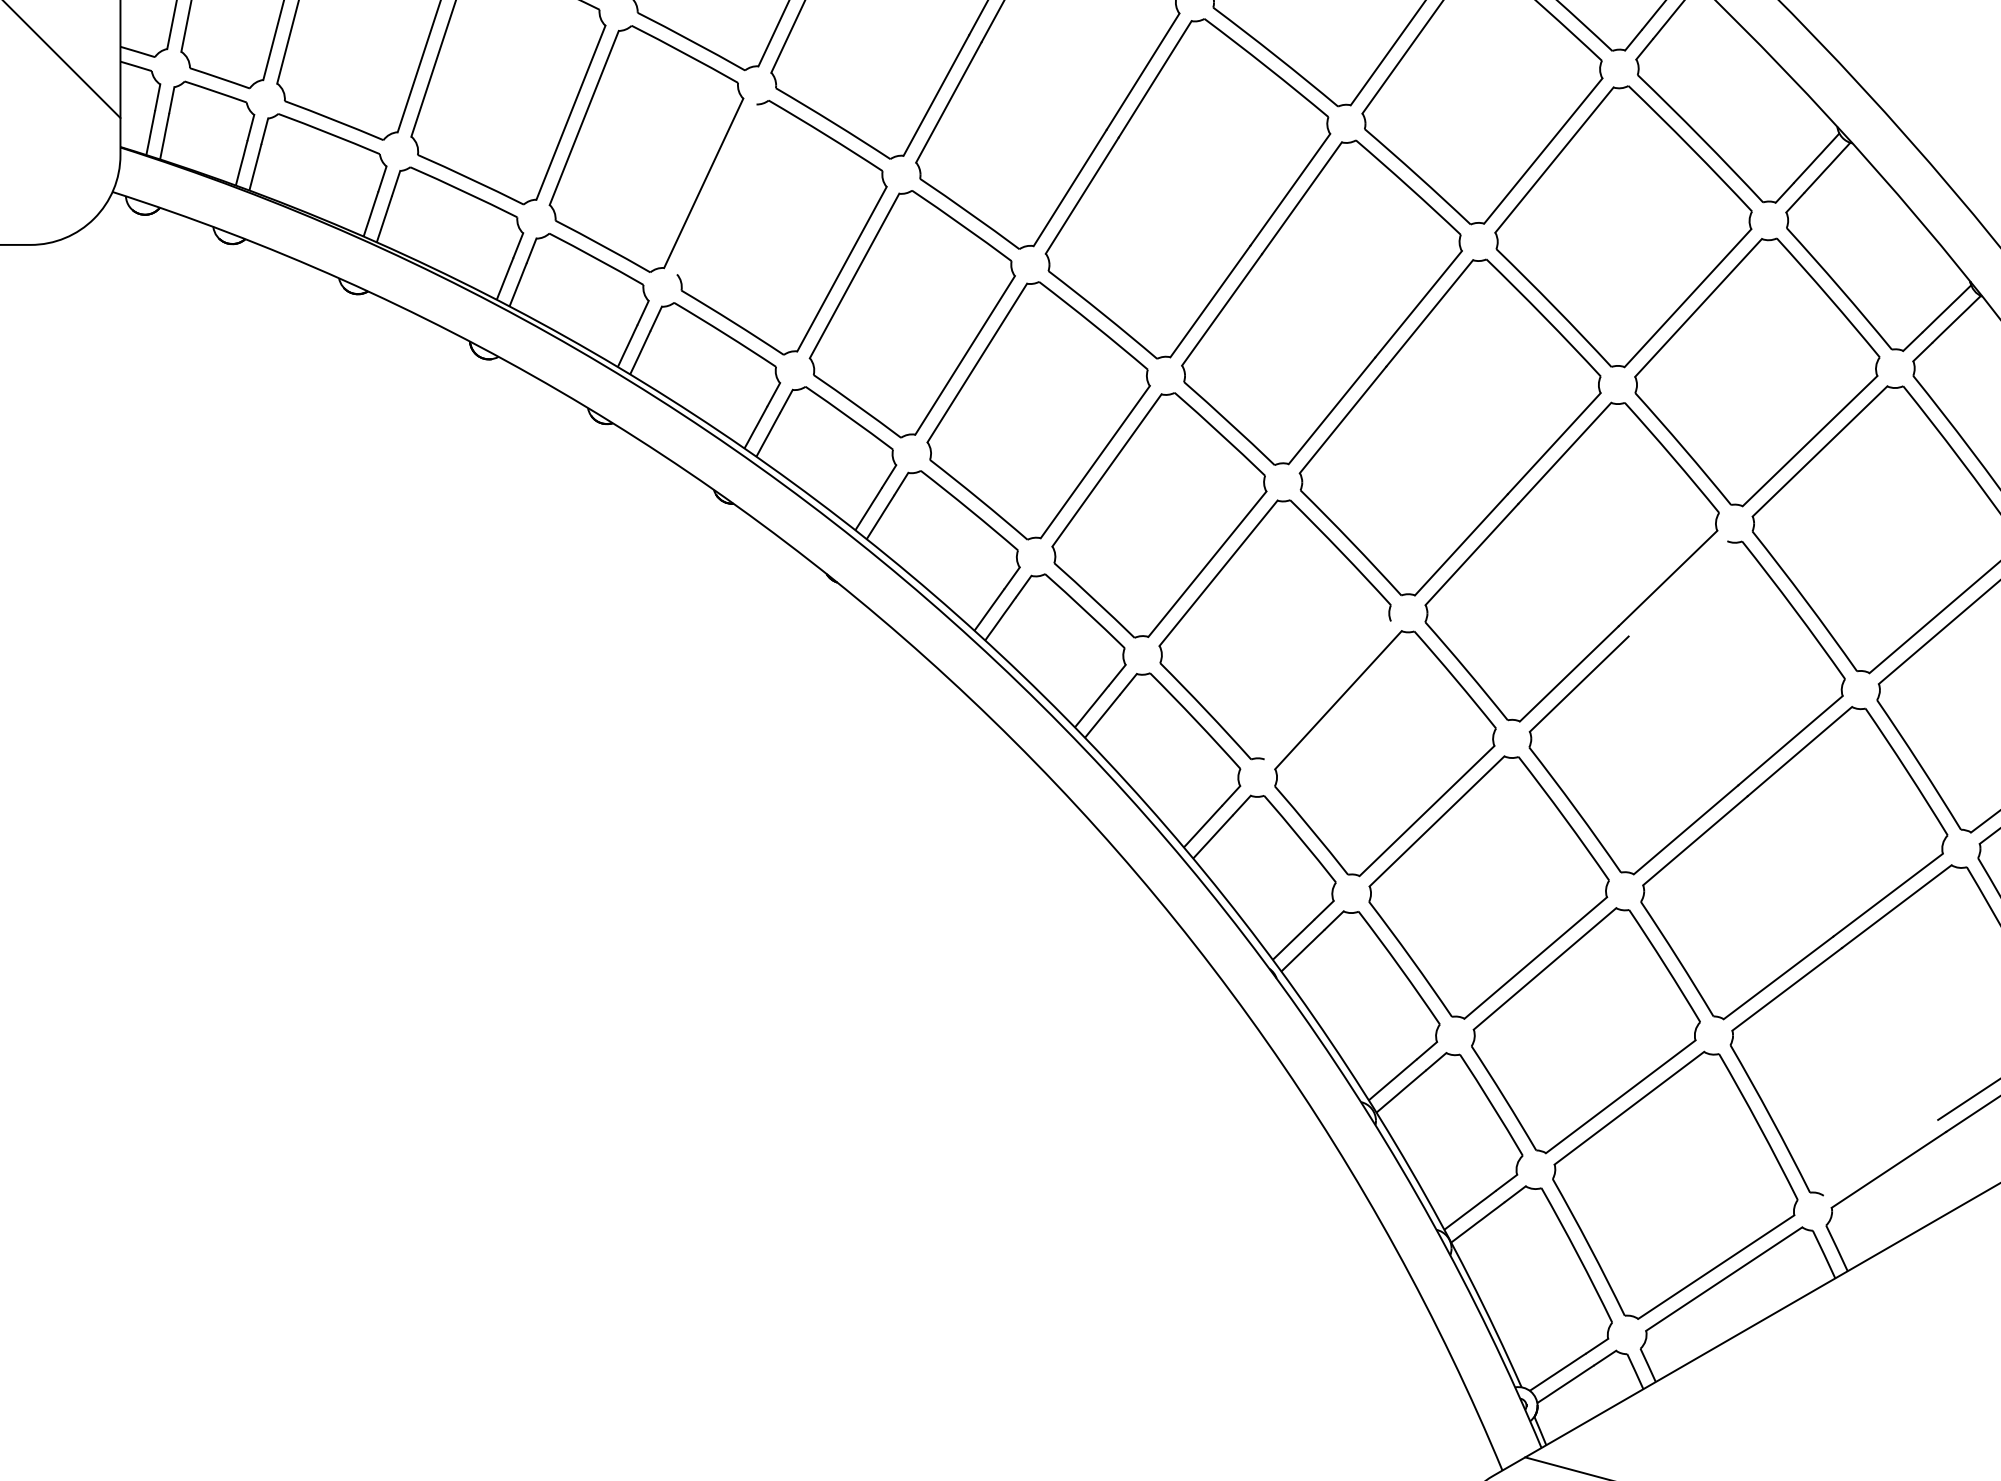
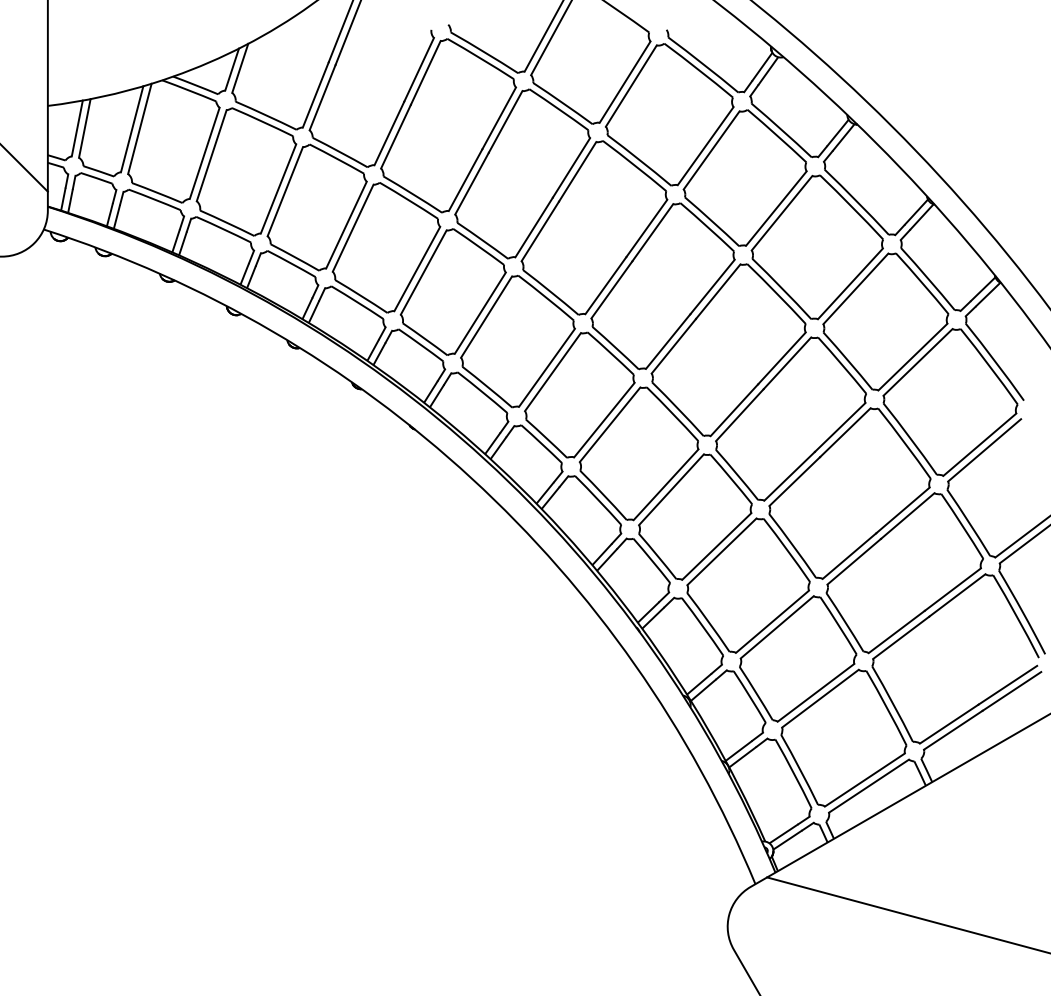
line: (715, 187) -> (352, 227), added
line: (1678, 588) -> (845, 432), added
line: (1326, 689) -> (665, 484), added
line: (1879, 1156) -> (948, 723), added

